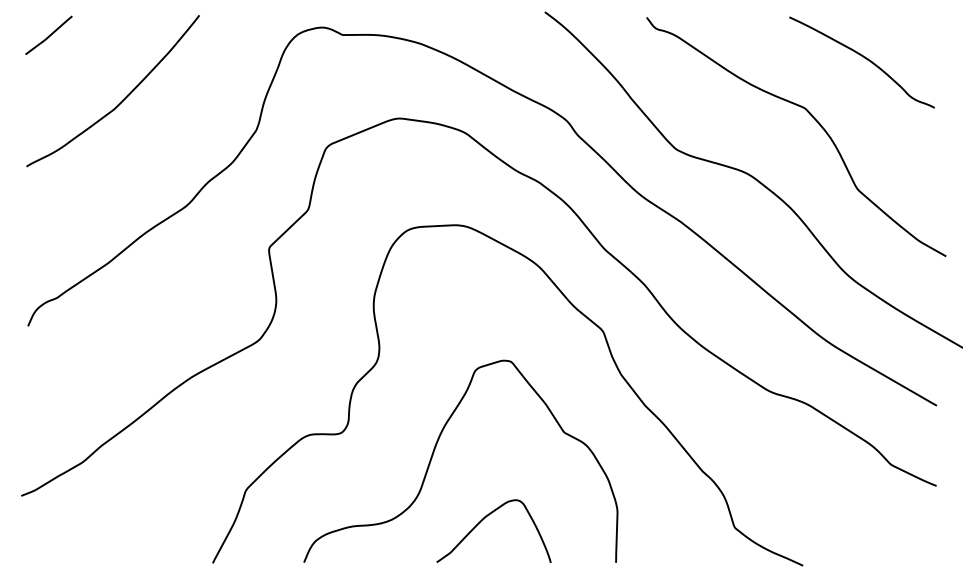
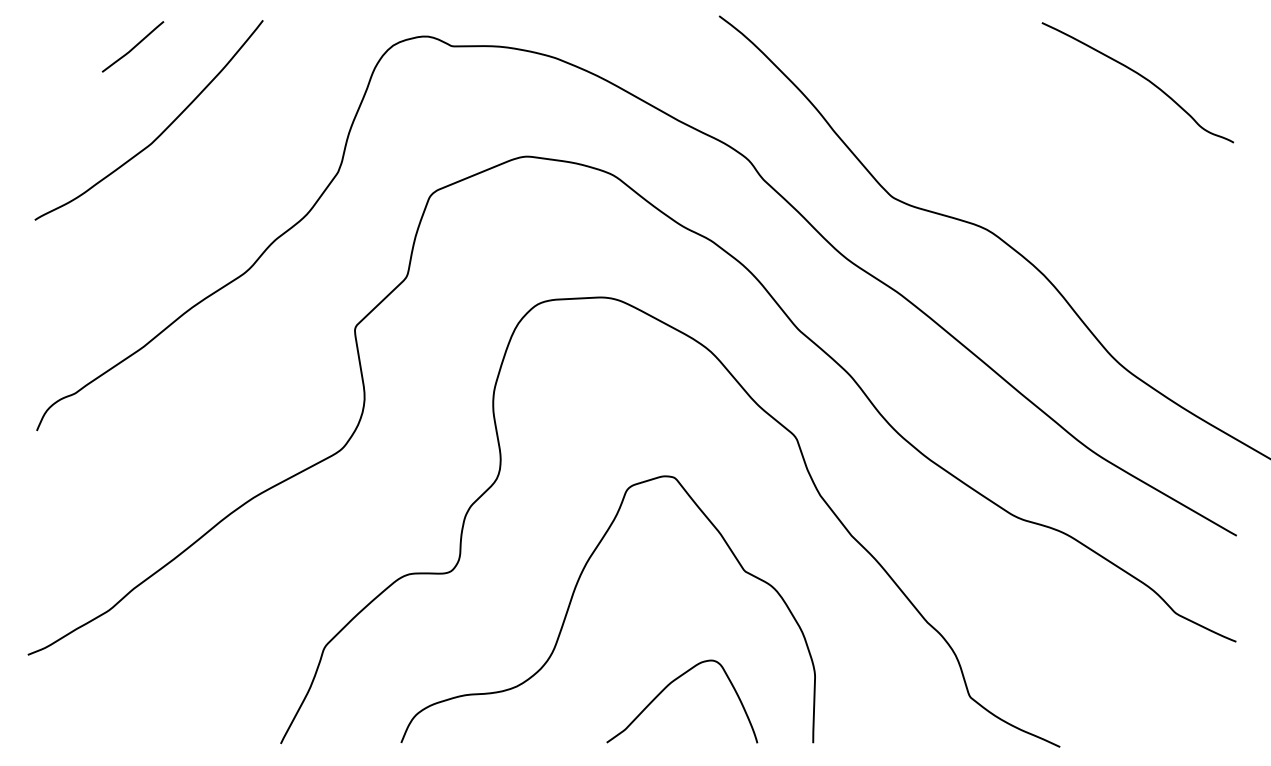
curve: (49, 34) -> (133, 45), moved
curve: (816, 122) -> (1077, 161), removed
curve: (483, 520) -> (668, 687), moved

